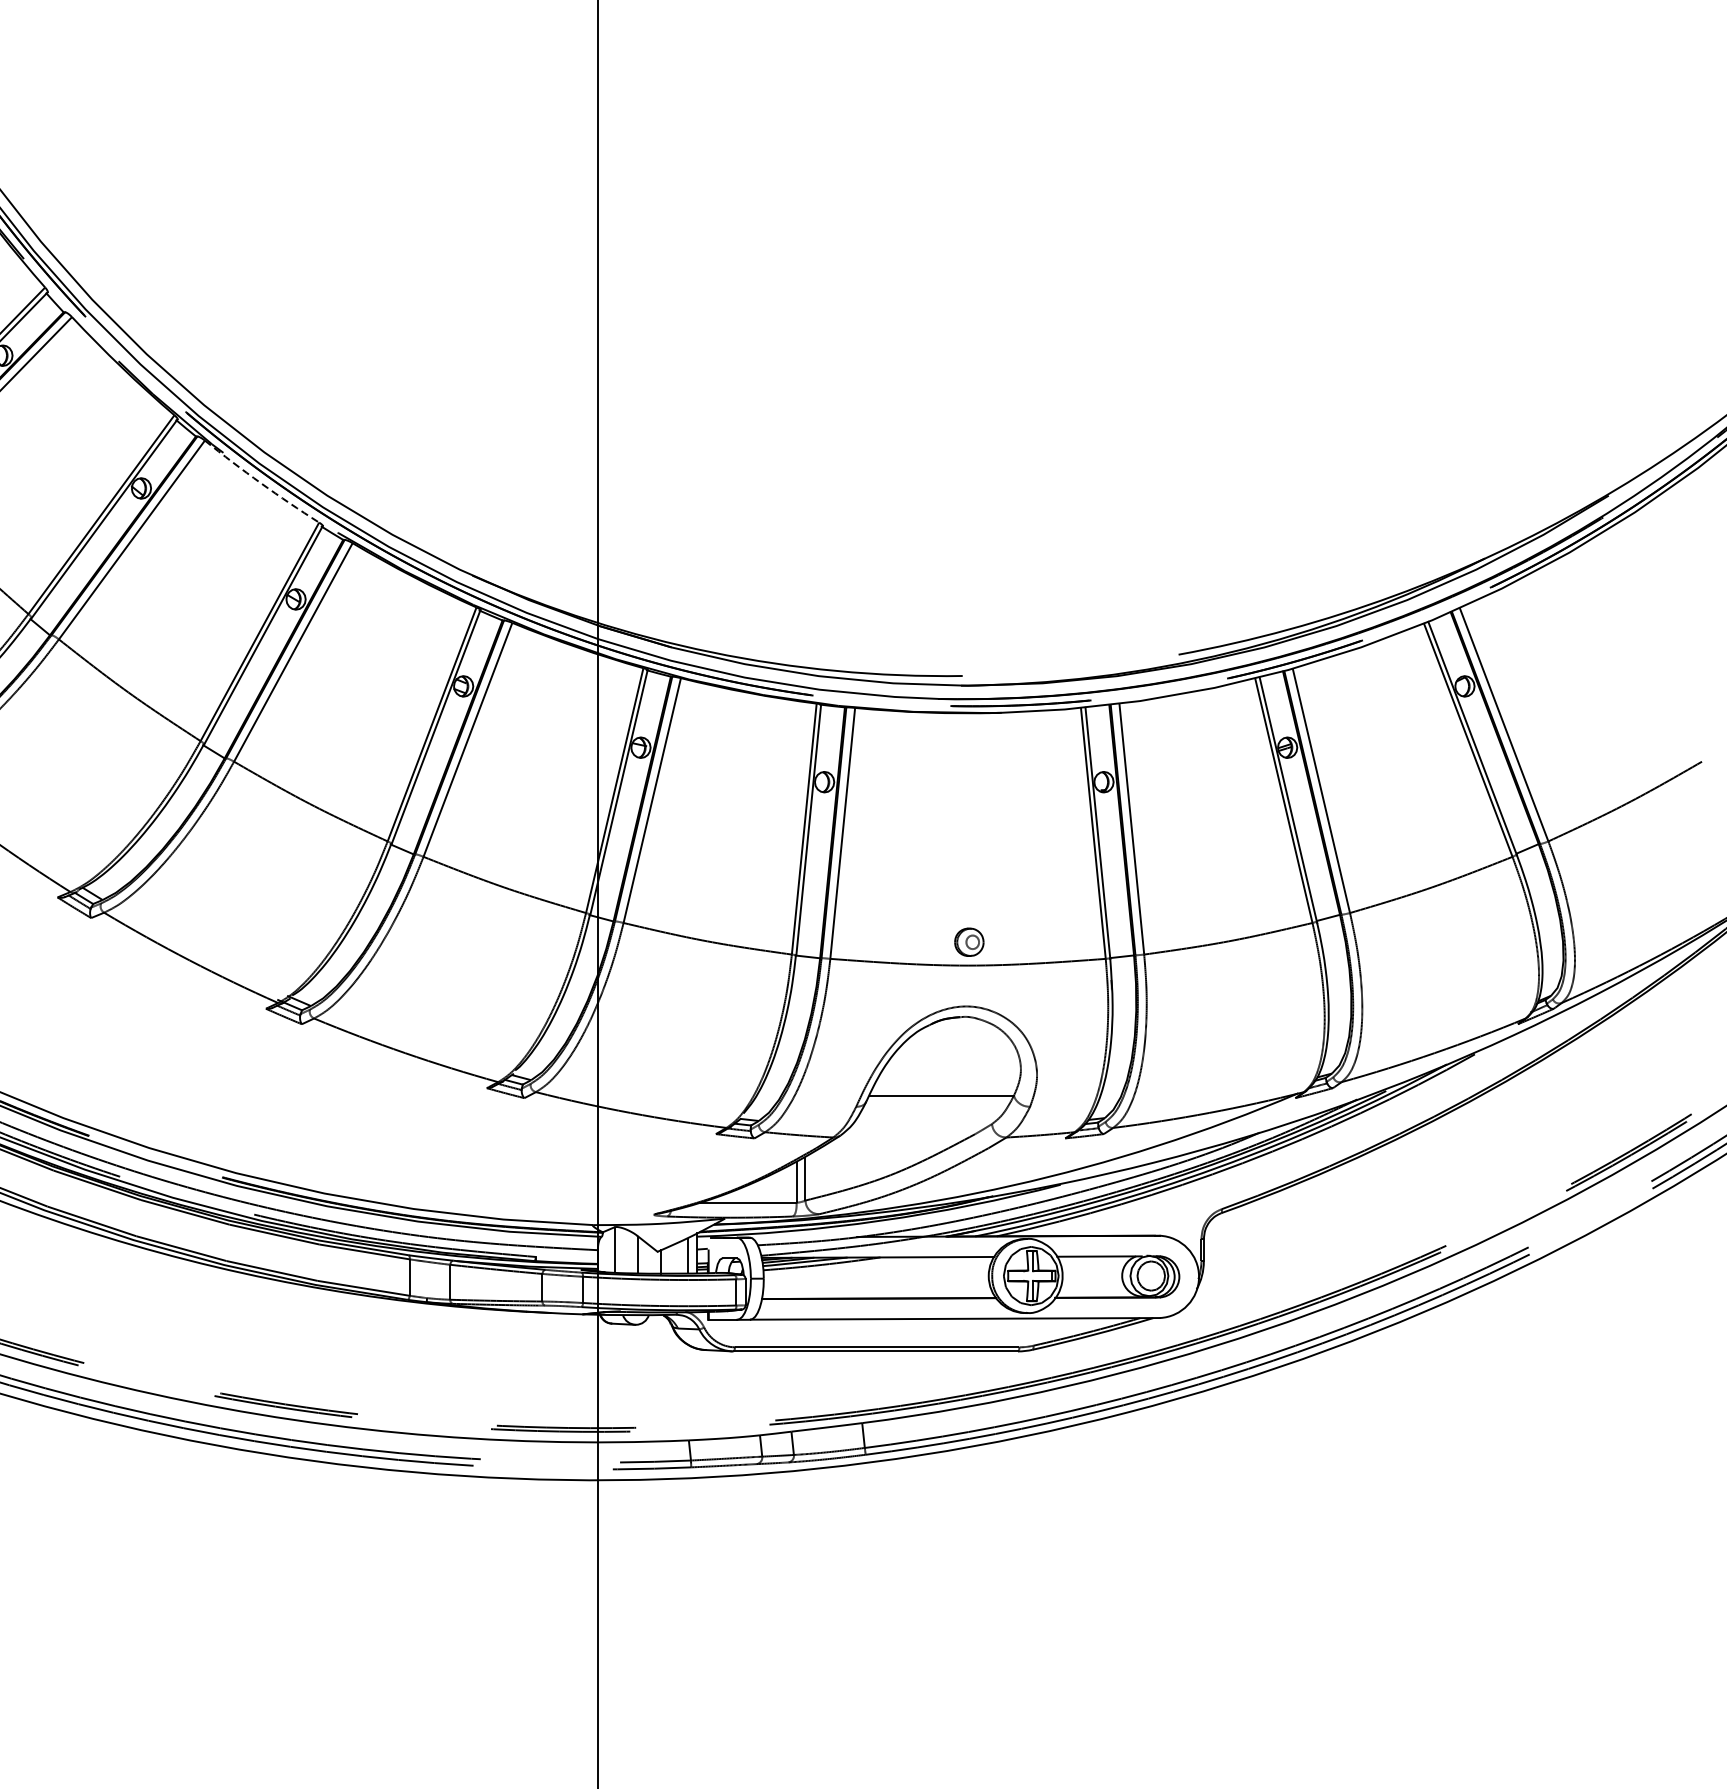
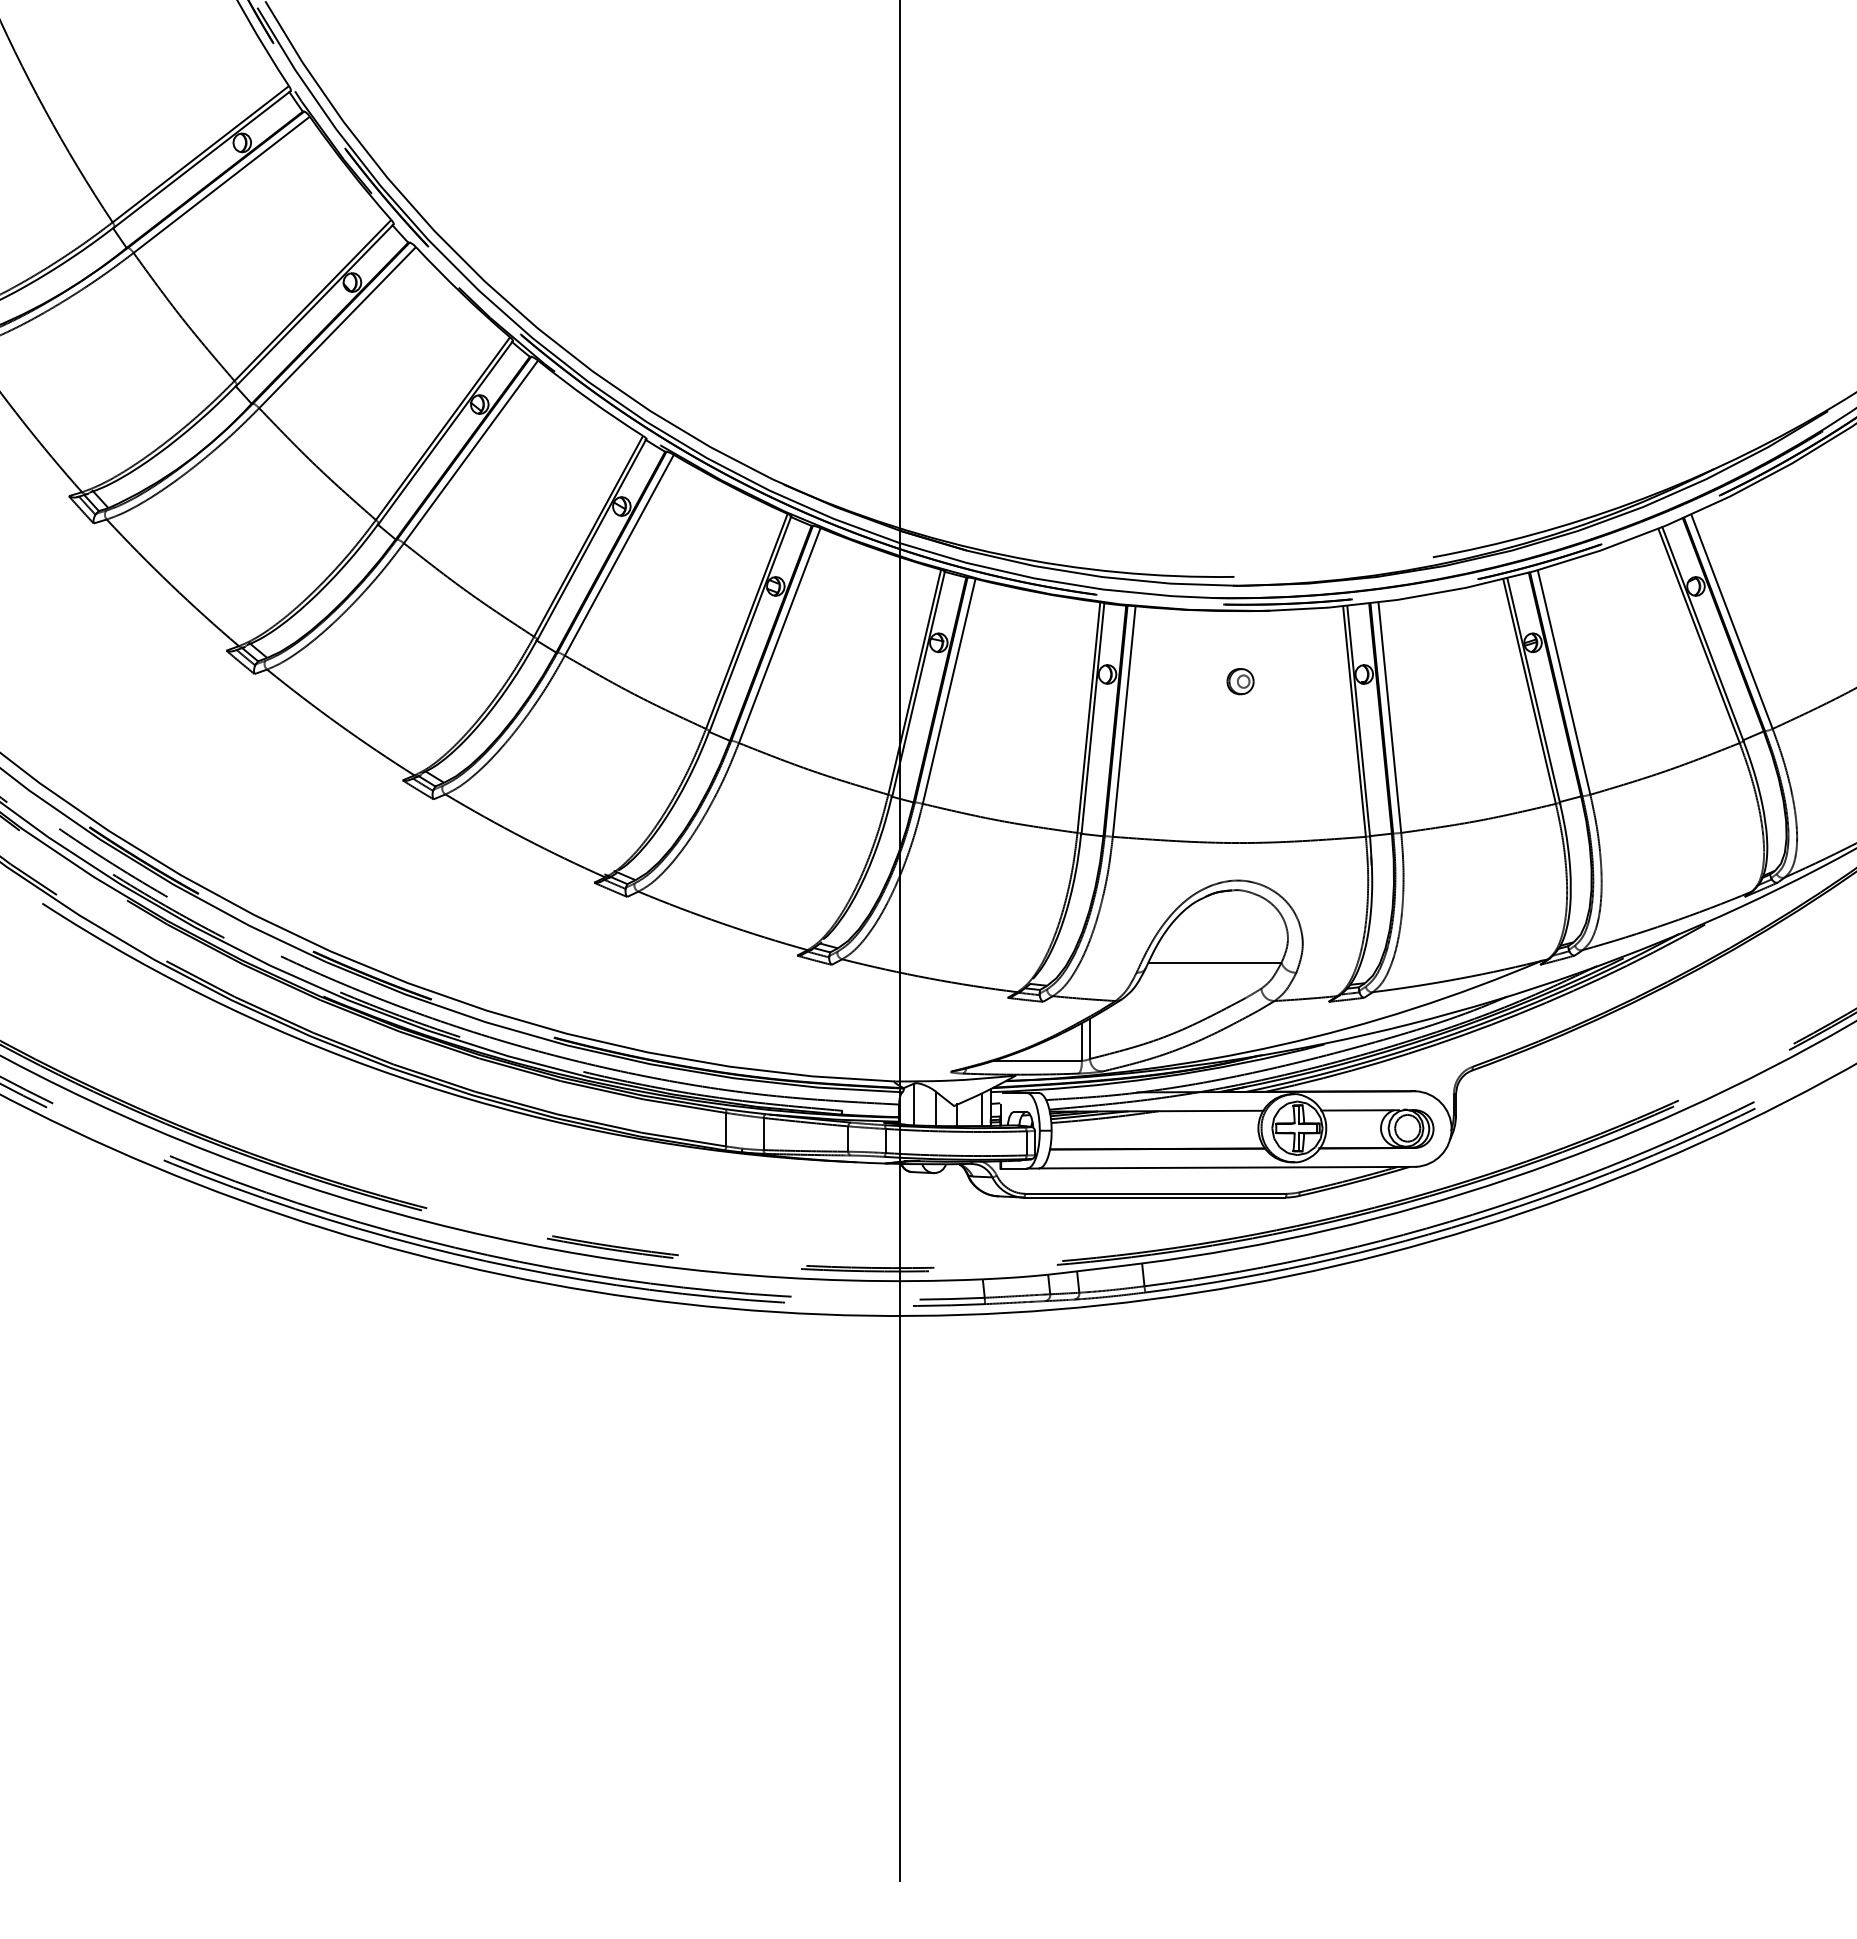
arc: (260, 482) -> (589, 399), dashed -> solid
part: (969, 942) -> (1240, 681), moved

